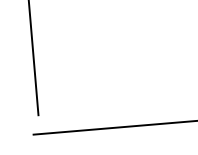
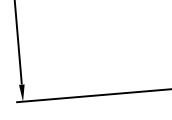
fill: (38, 125) -> (21, 93), added

